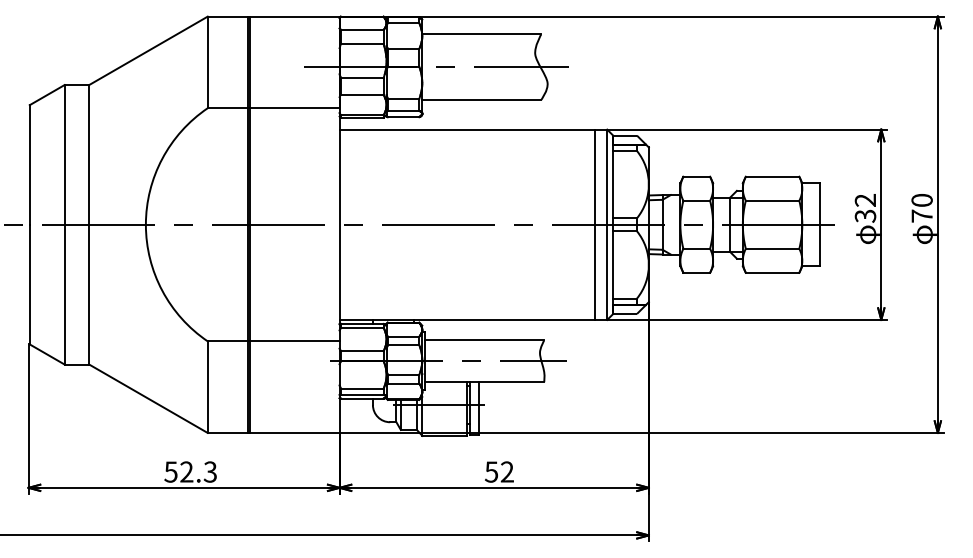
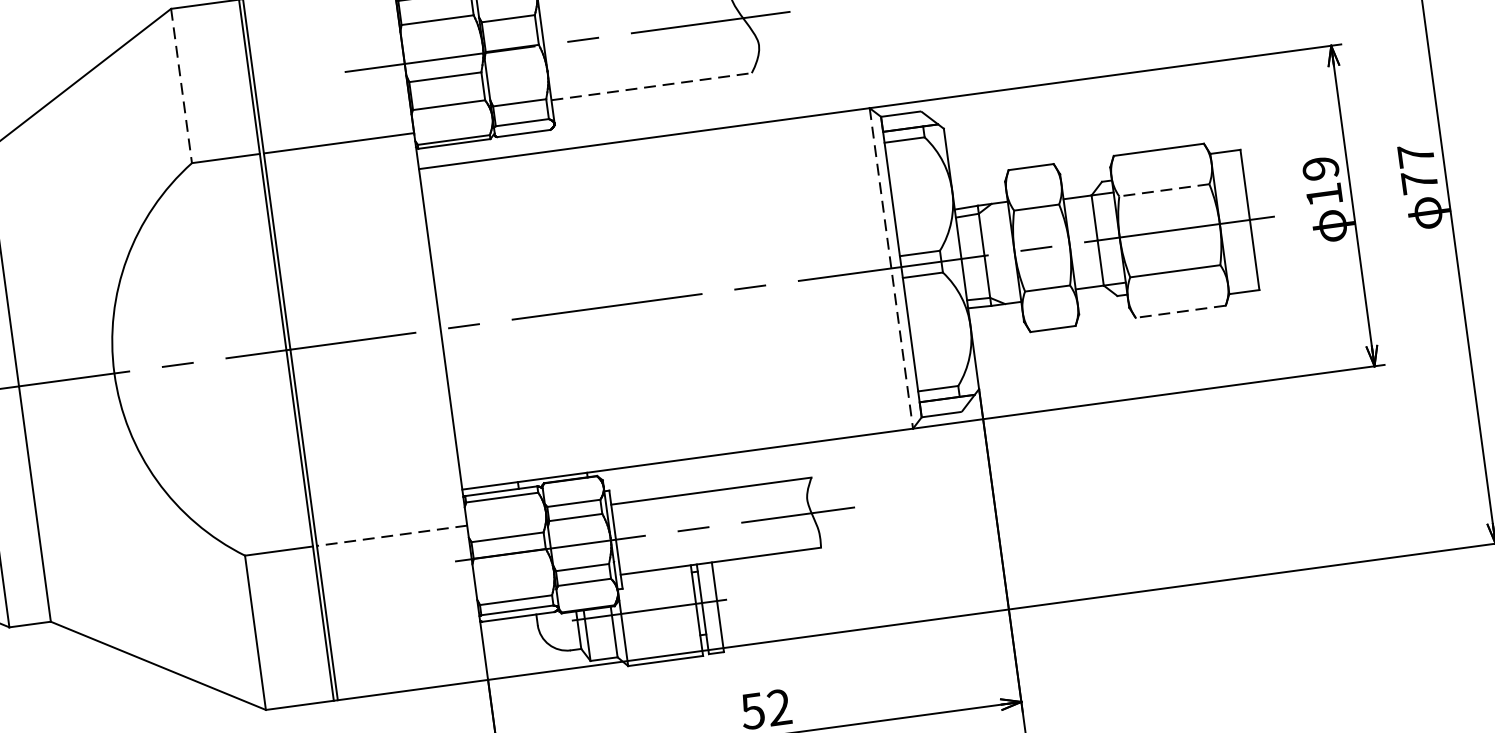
line: (207, 62) -> (181, 86), solid -> dashed
line: (482, 99) -> (652, 85), solid -> dashed
text: (921, 199) -> (1414, 154), 70 -> 77
line: (772, 200) -> (1164, 189), solid -> dashed
text: (865, 208) -> (1322, 182), 32 -> 19
line: (595, 224) -> (871, 270), removed
line: (607, 225) -> (891, 269), solid -> dashed
line: (772, 272) -> (1180, 311), solid -> dashed
line: (295, 341) -> (392, 535), solid -> dashed

